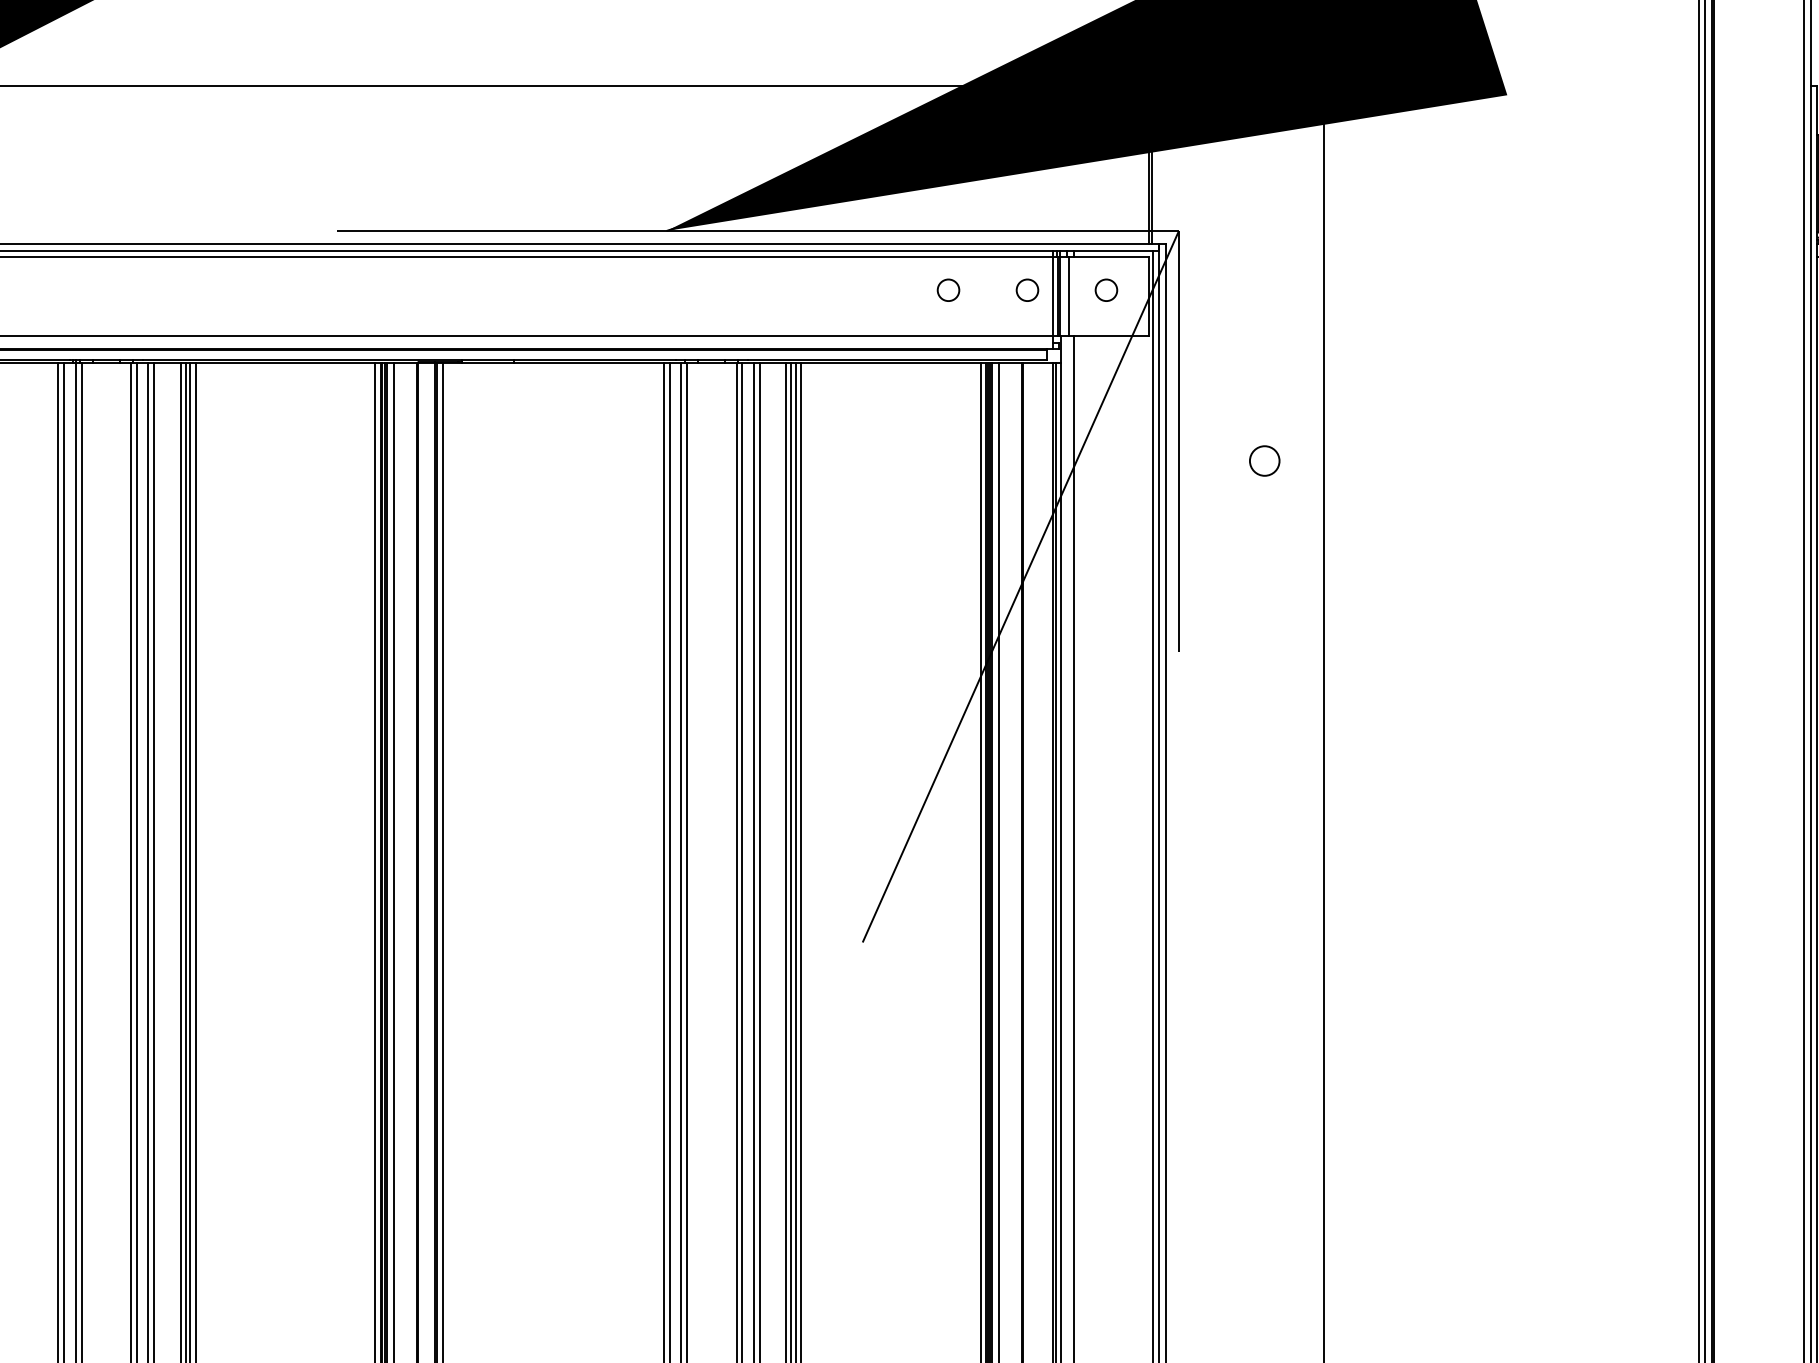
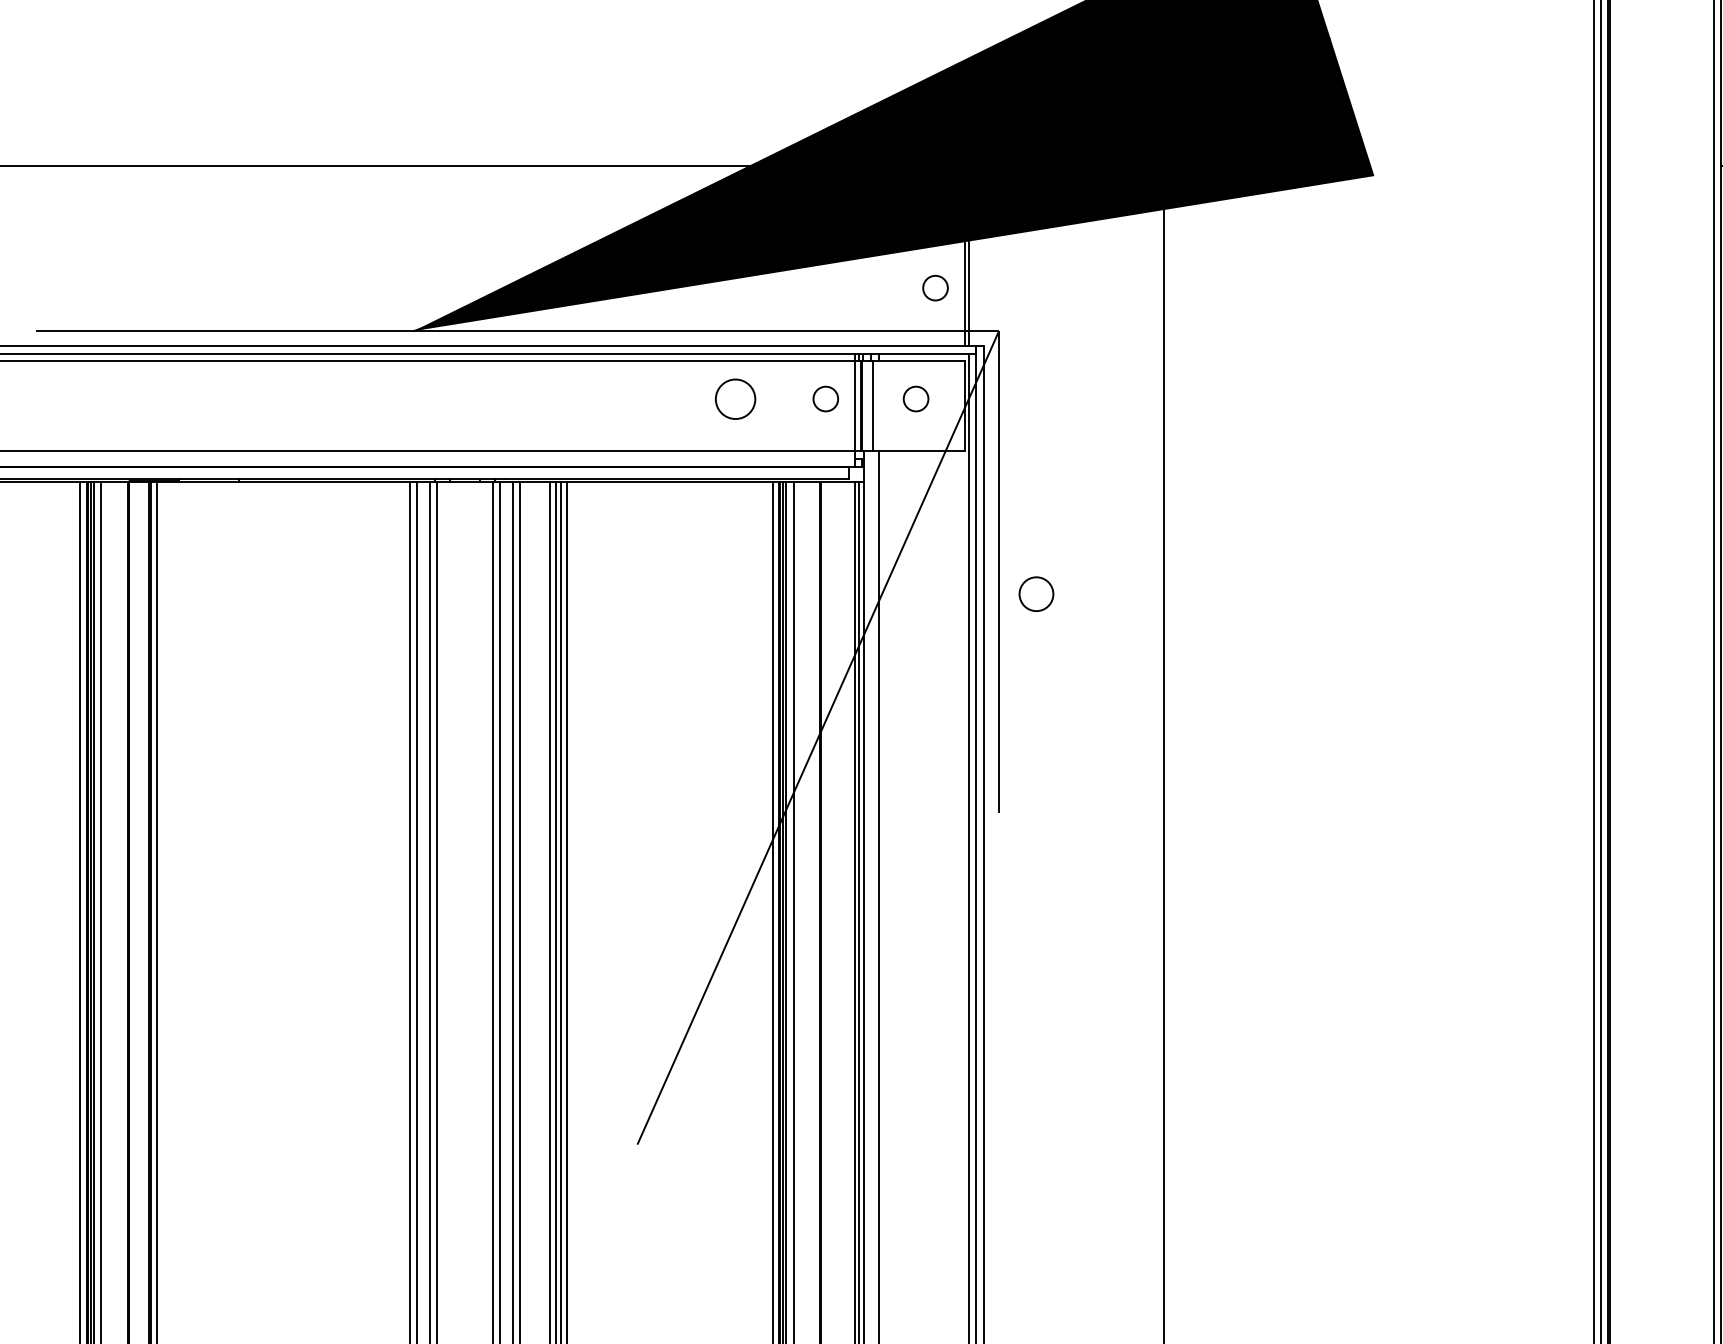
circle: (1123, 192) -> (935, 287), added
circle: (948, 289) -> (735, 398), size x1.6
circle: (1264, 460) -> (1036, 593), moved

